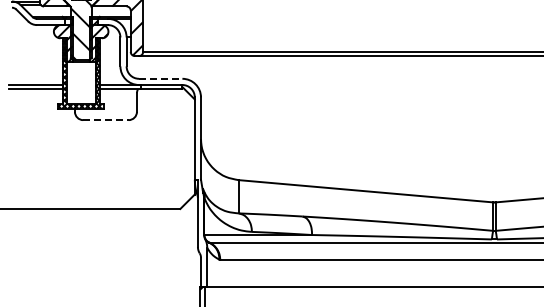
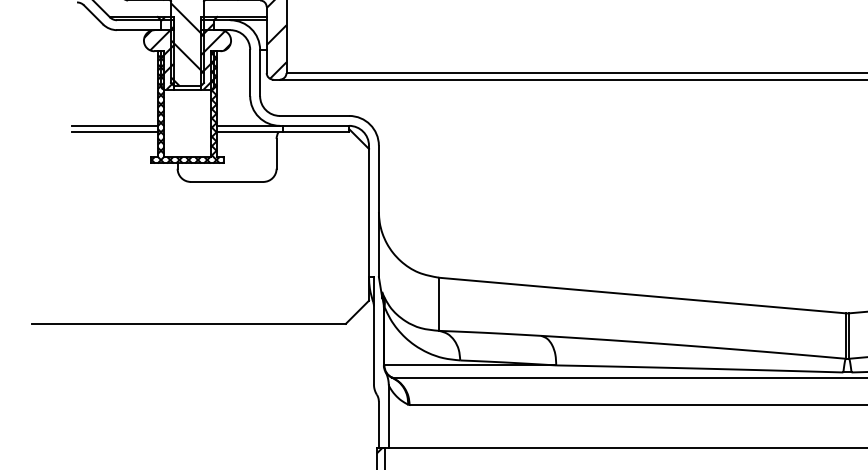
line: (160, 78) -> (314, 115), dashed -> solid
line: (105, 120) -> (226, 182), dashed -> solid

